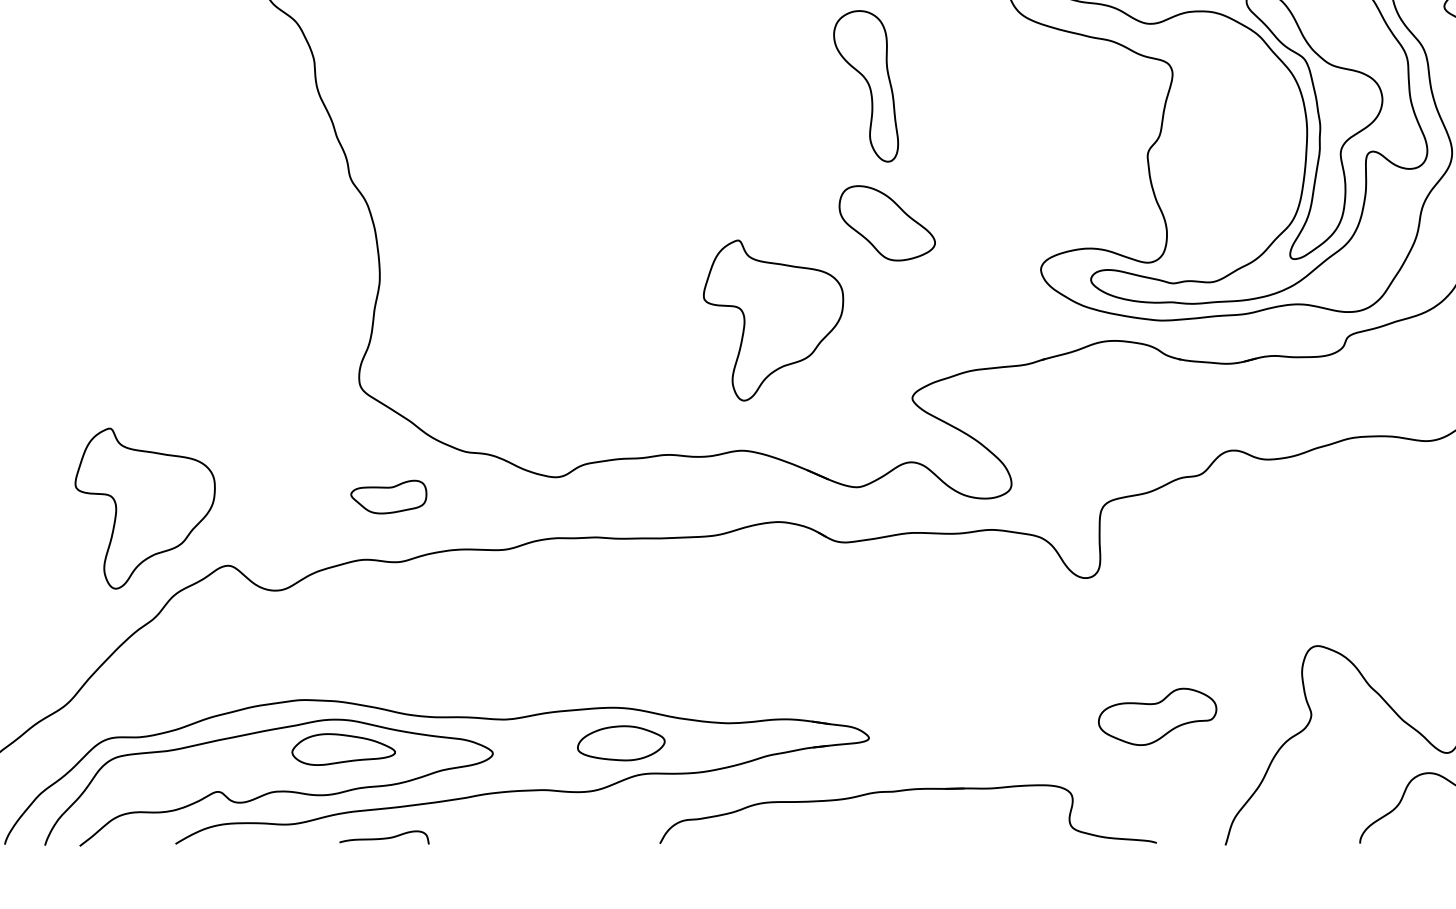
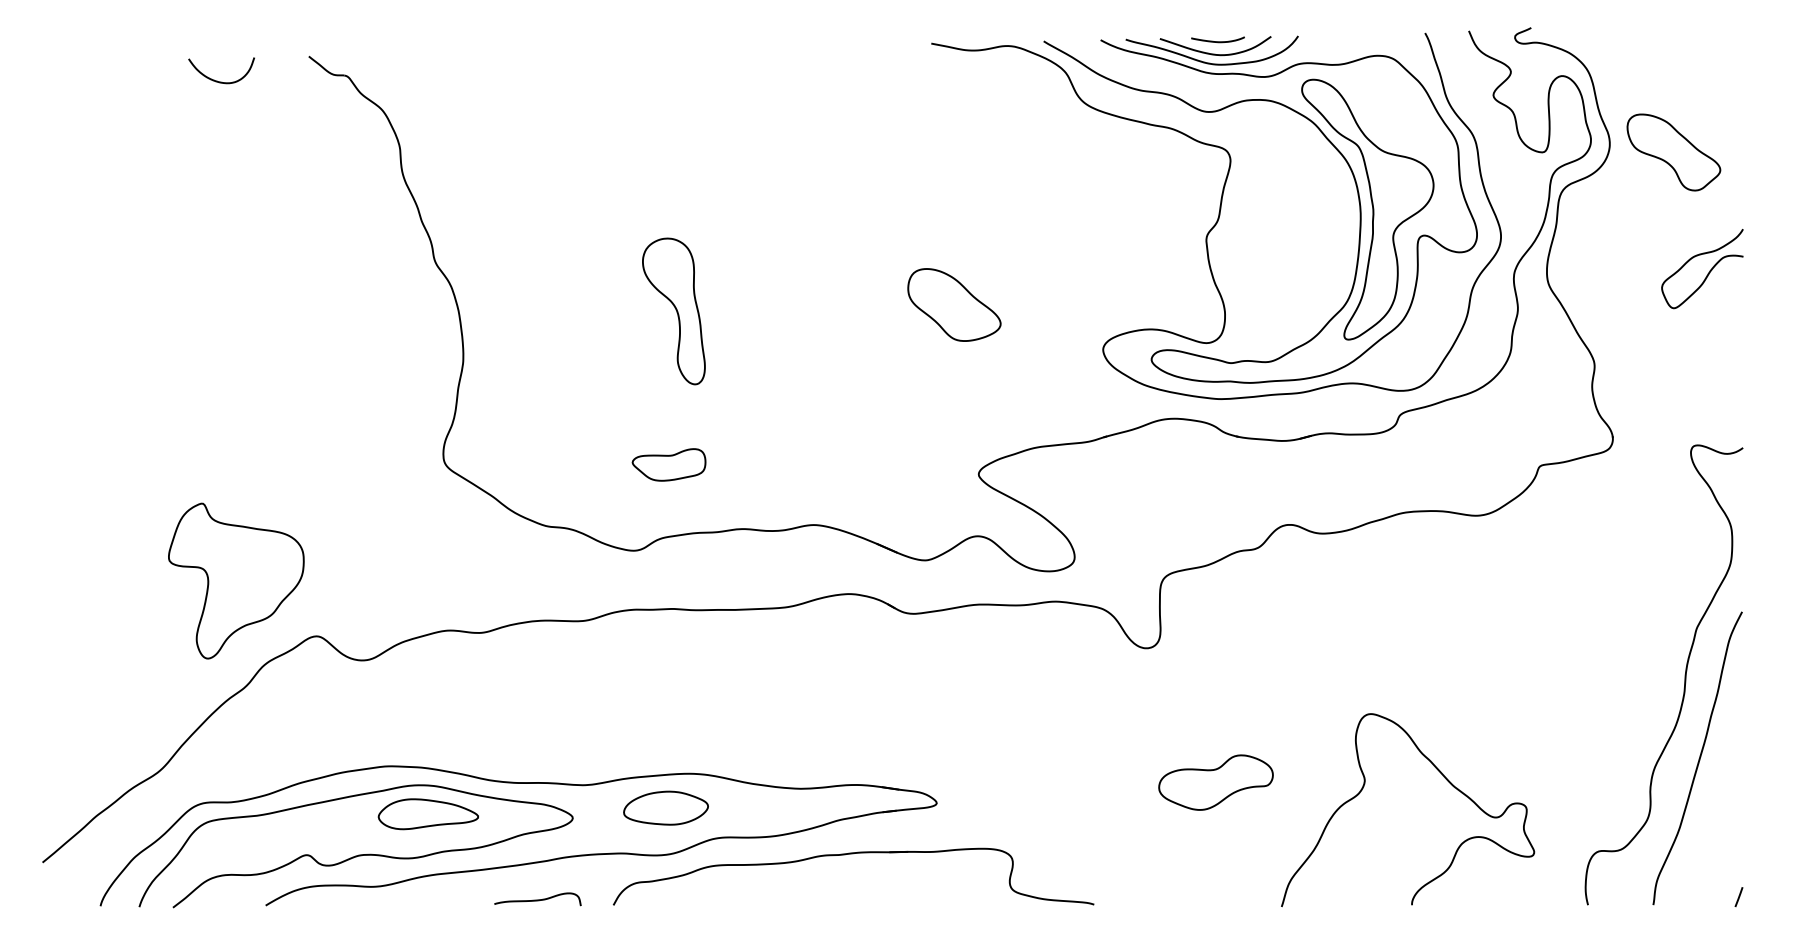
part: (865, 86) -> (673, 311), moved
part: (773, 319) -> (844, 398), removed
part: (388, 496) -> (668, 464), moved
part: (620, 742) -> (665, 807), moved
part: (908, 791) -> (853, 854), moved
curve: (384, 837) -> (537, 899), moved

